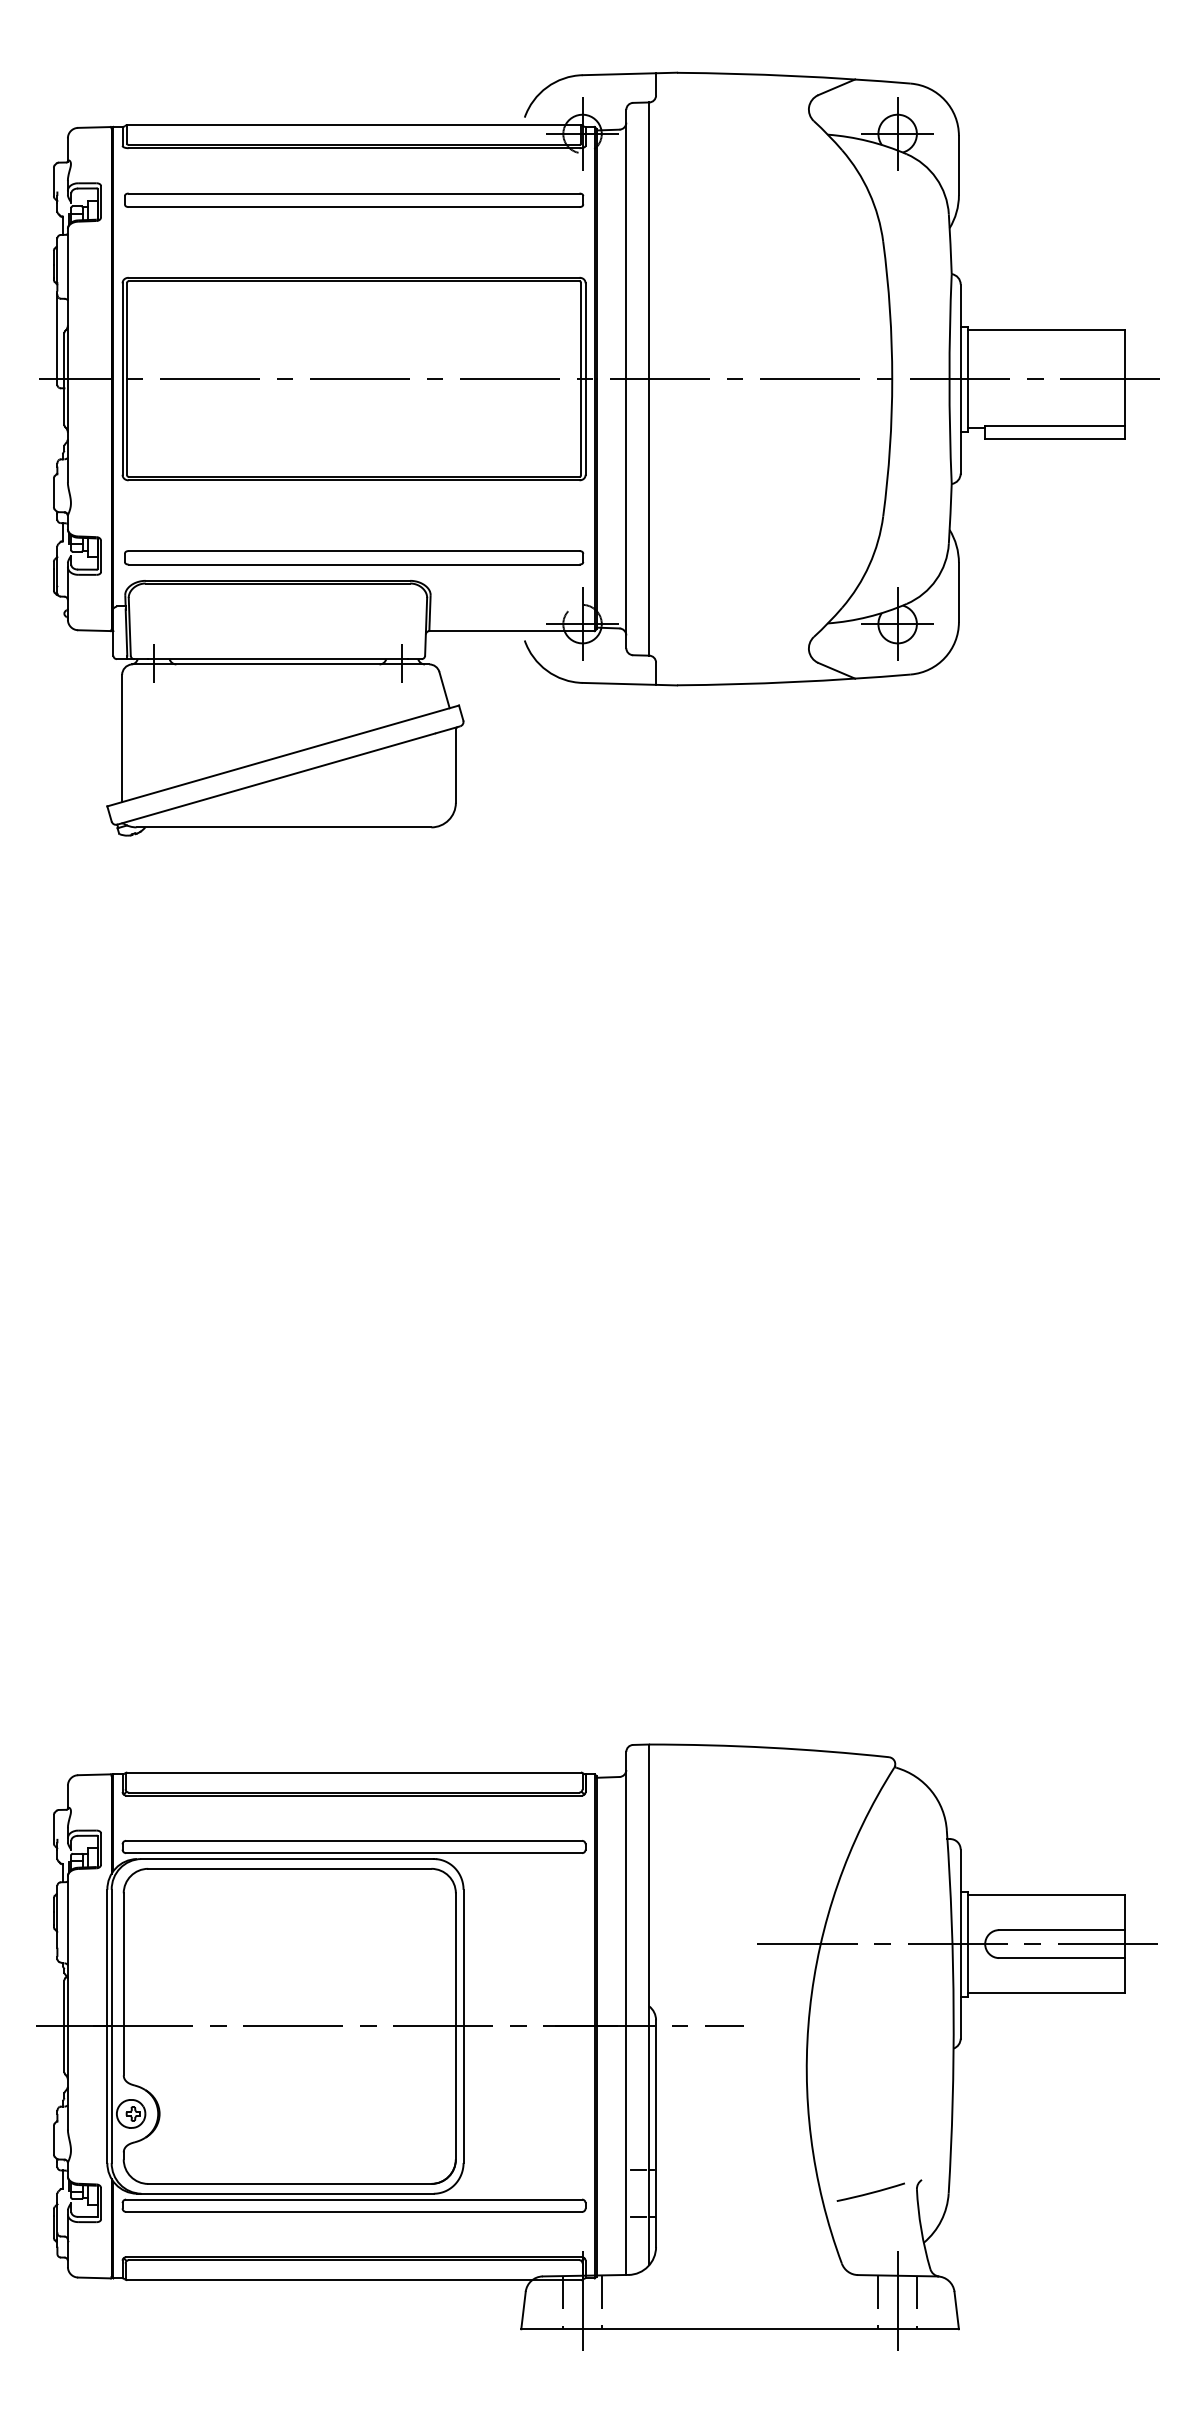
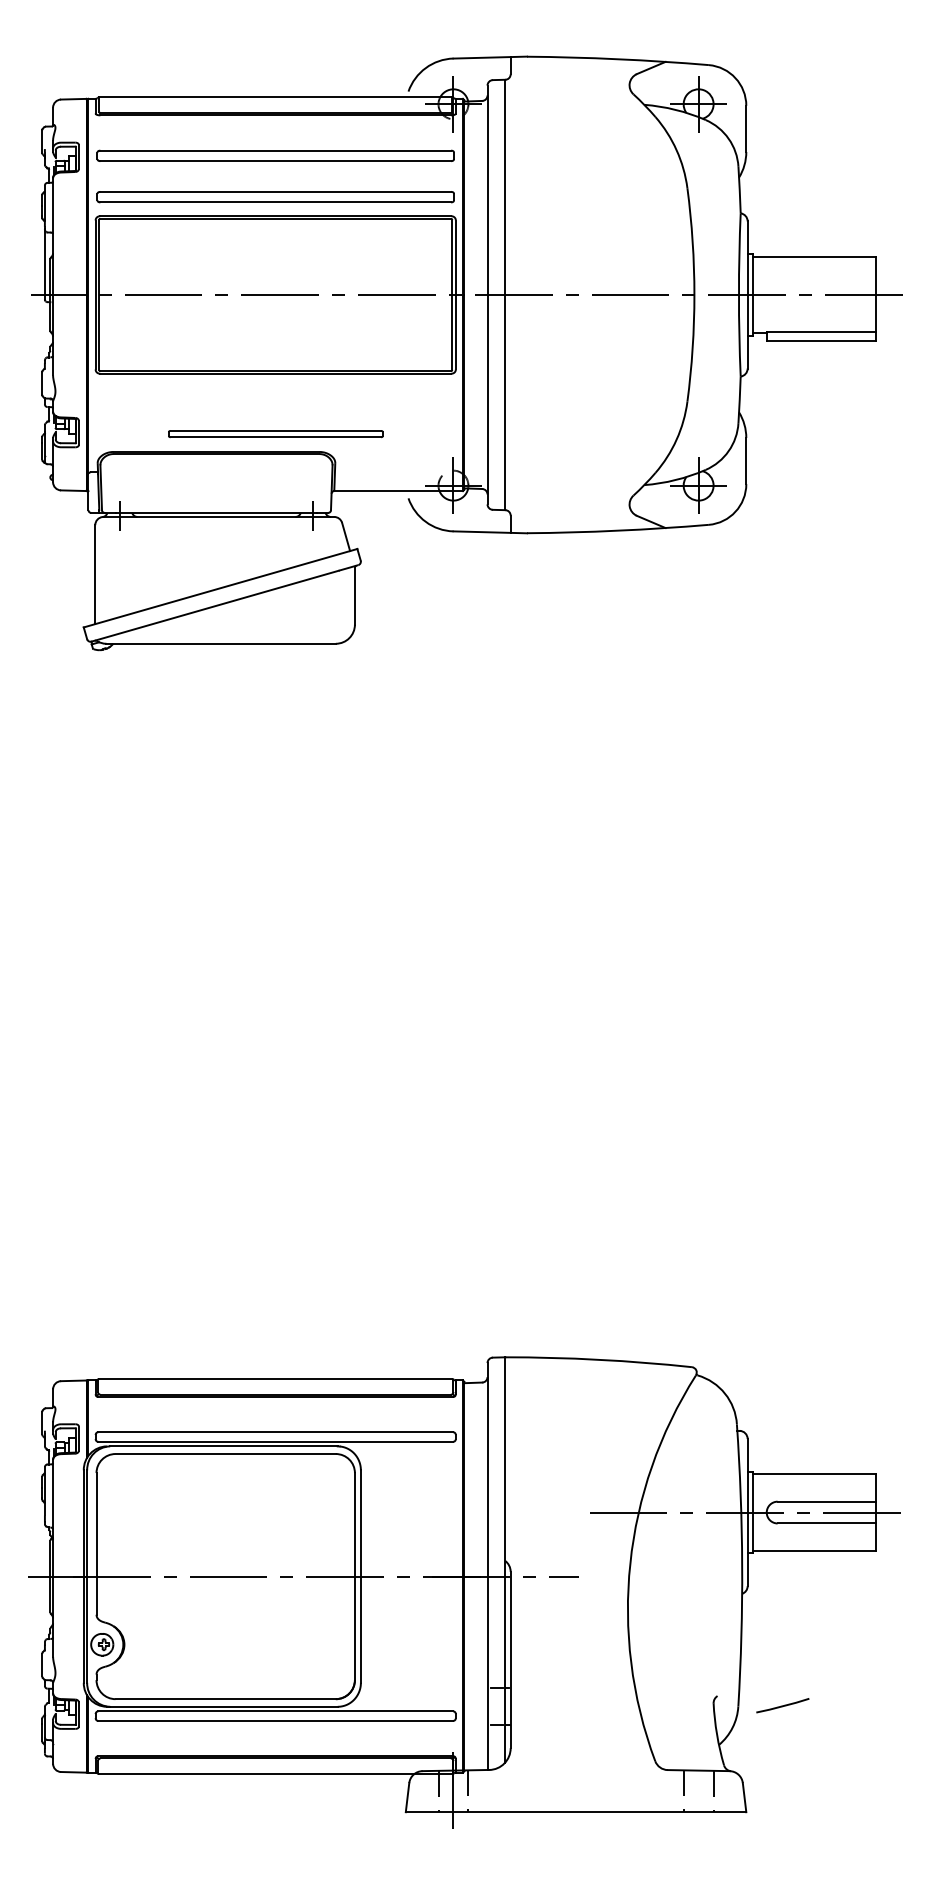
part: (354, 252) -> (276, 196), added
part: (354, 557) -> (276, 433), size x0.6
line: (870, 2192) -> (782, 1705), moved
line: (897, 2302) -> (698, 1791), removed

